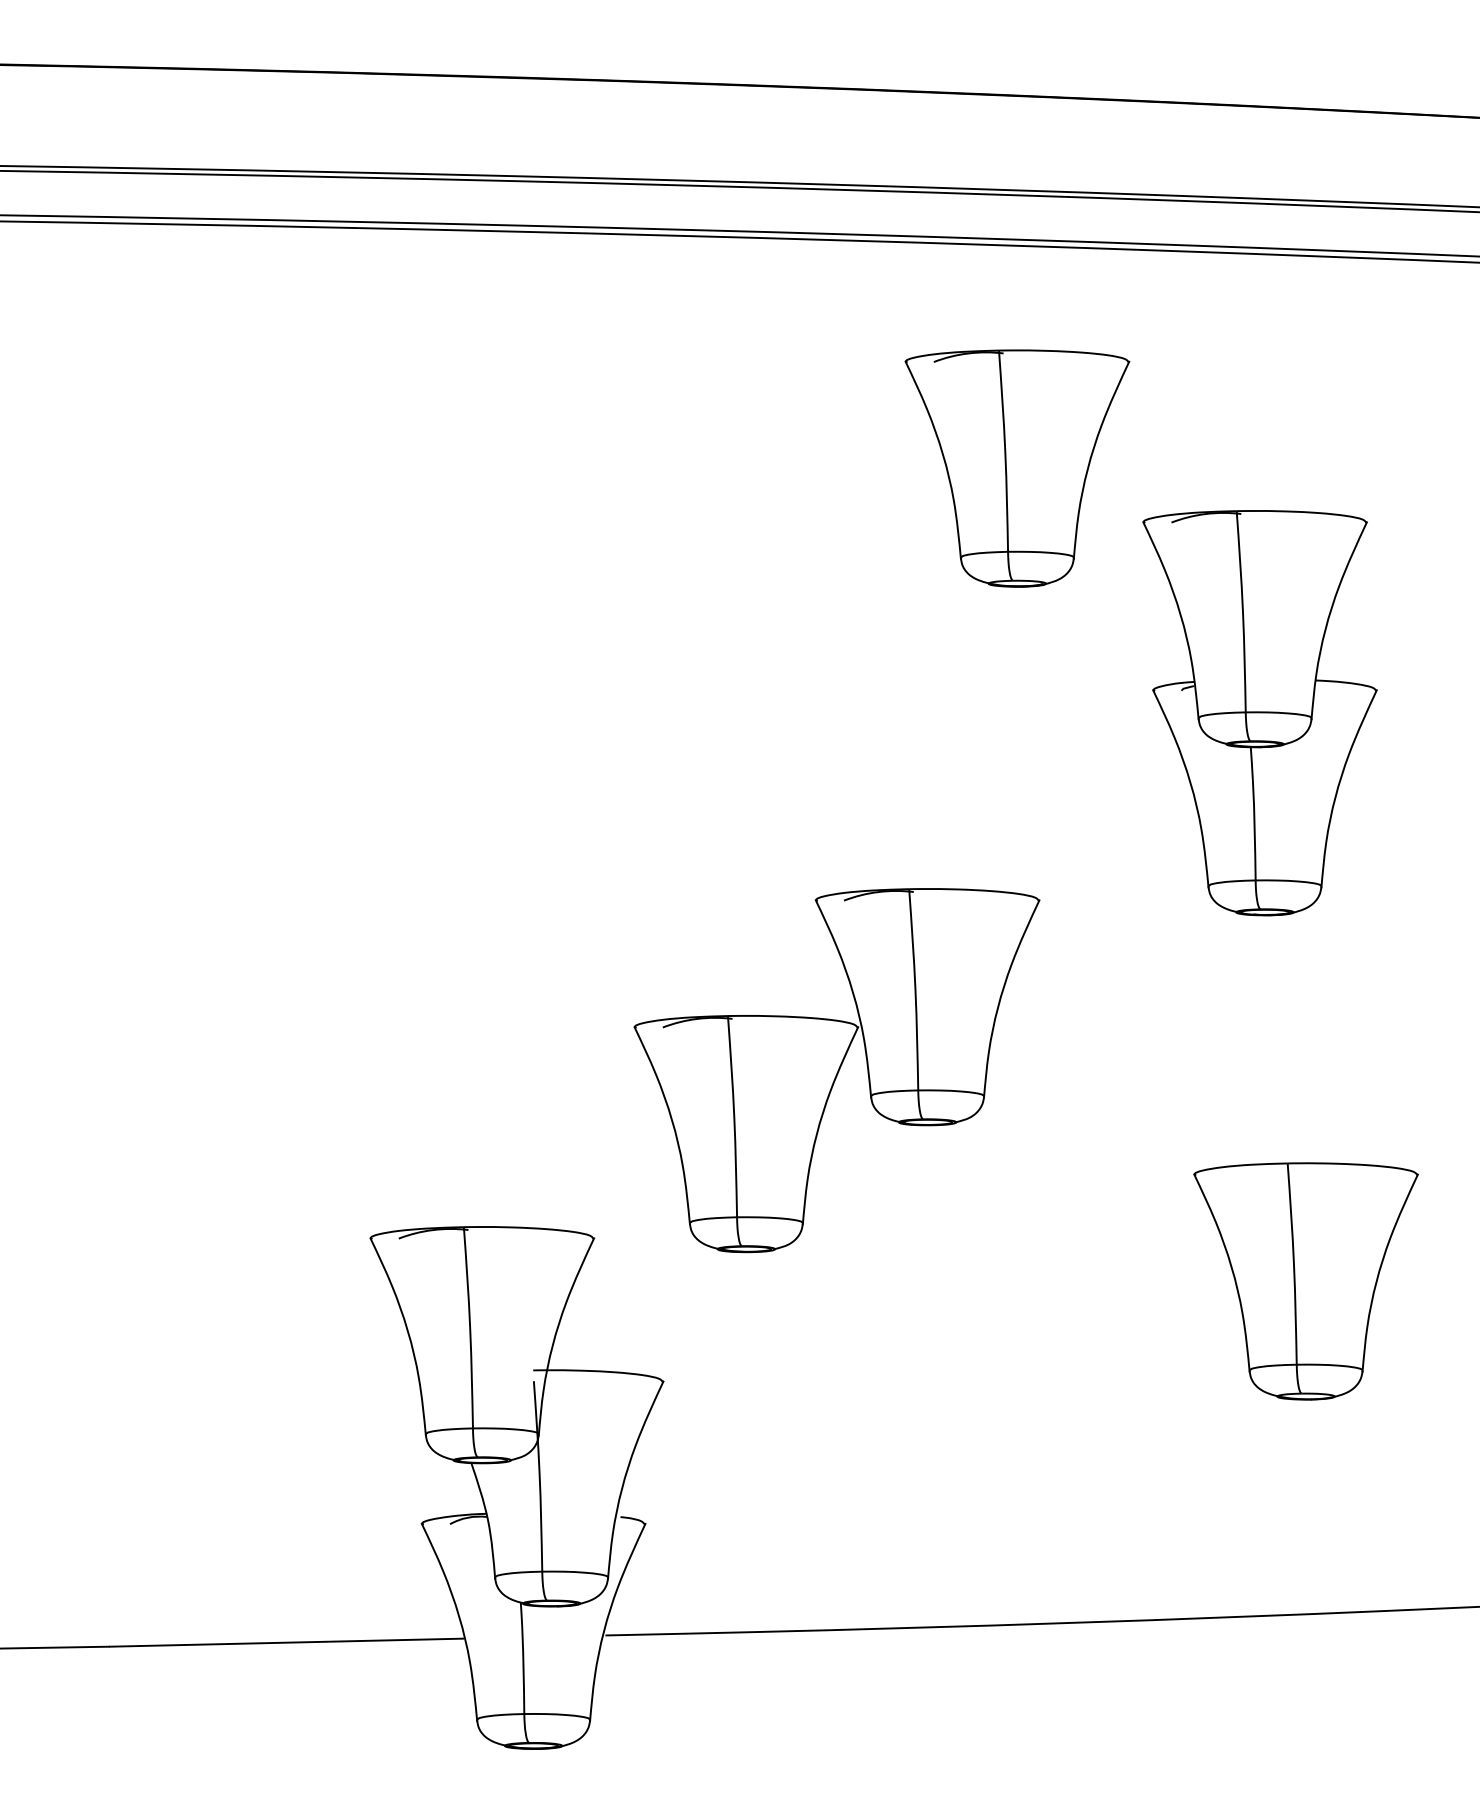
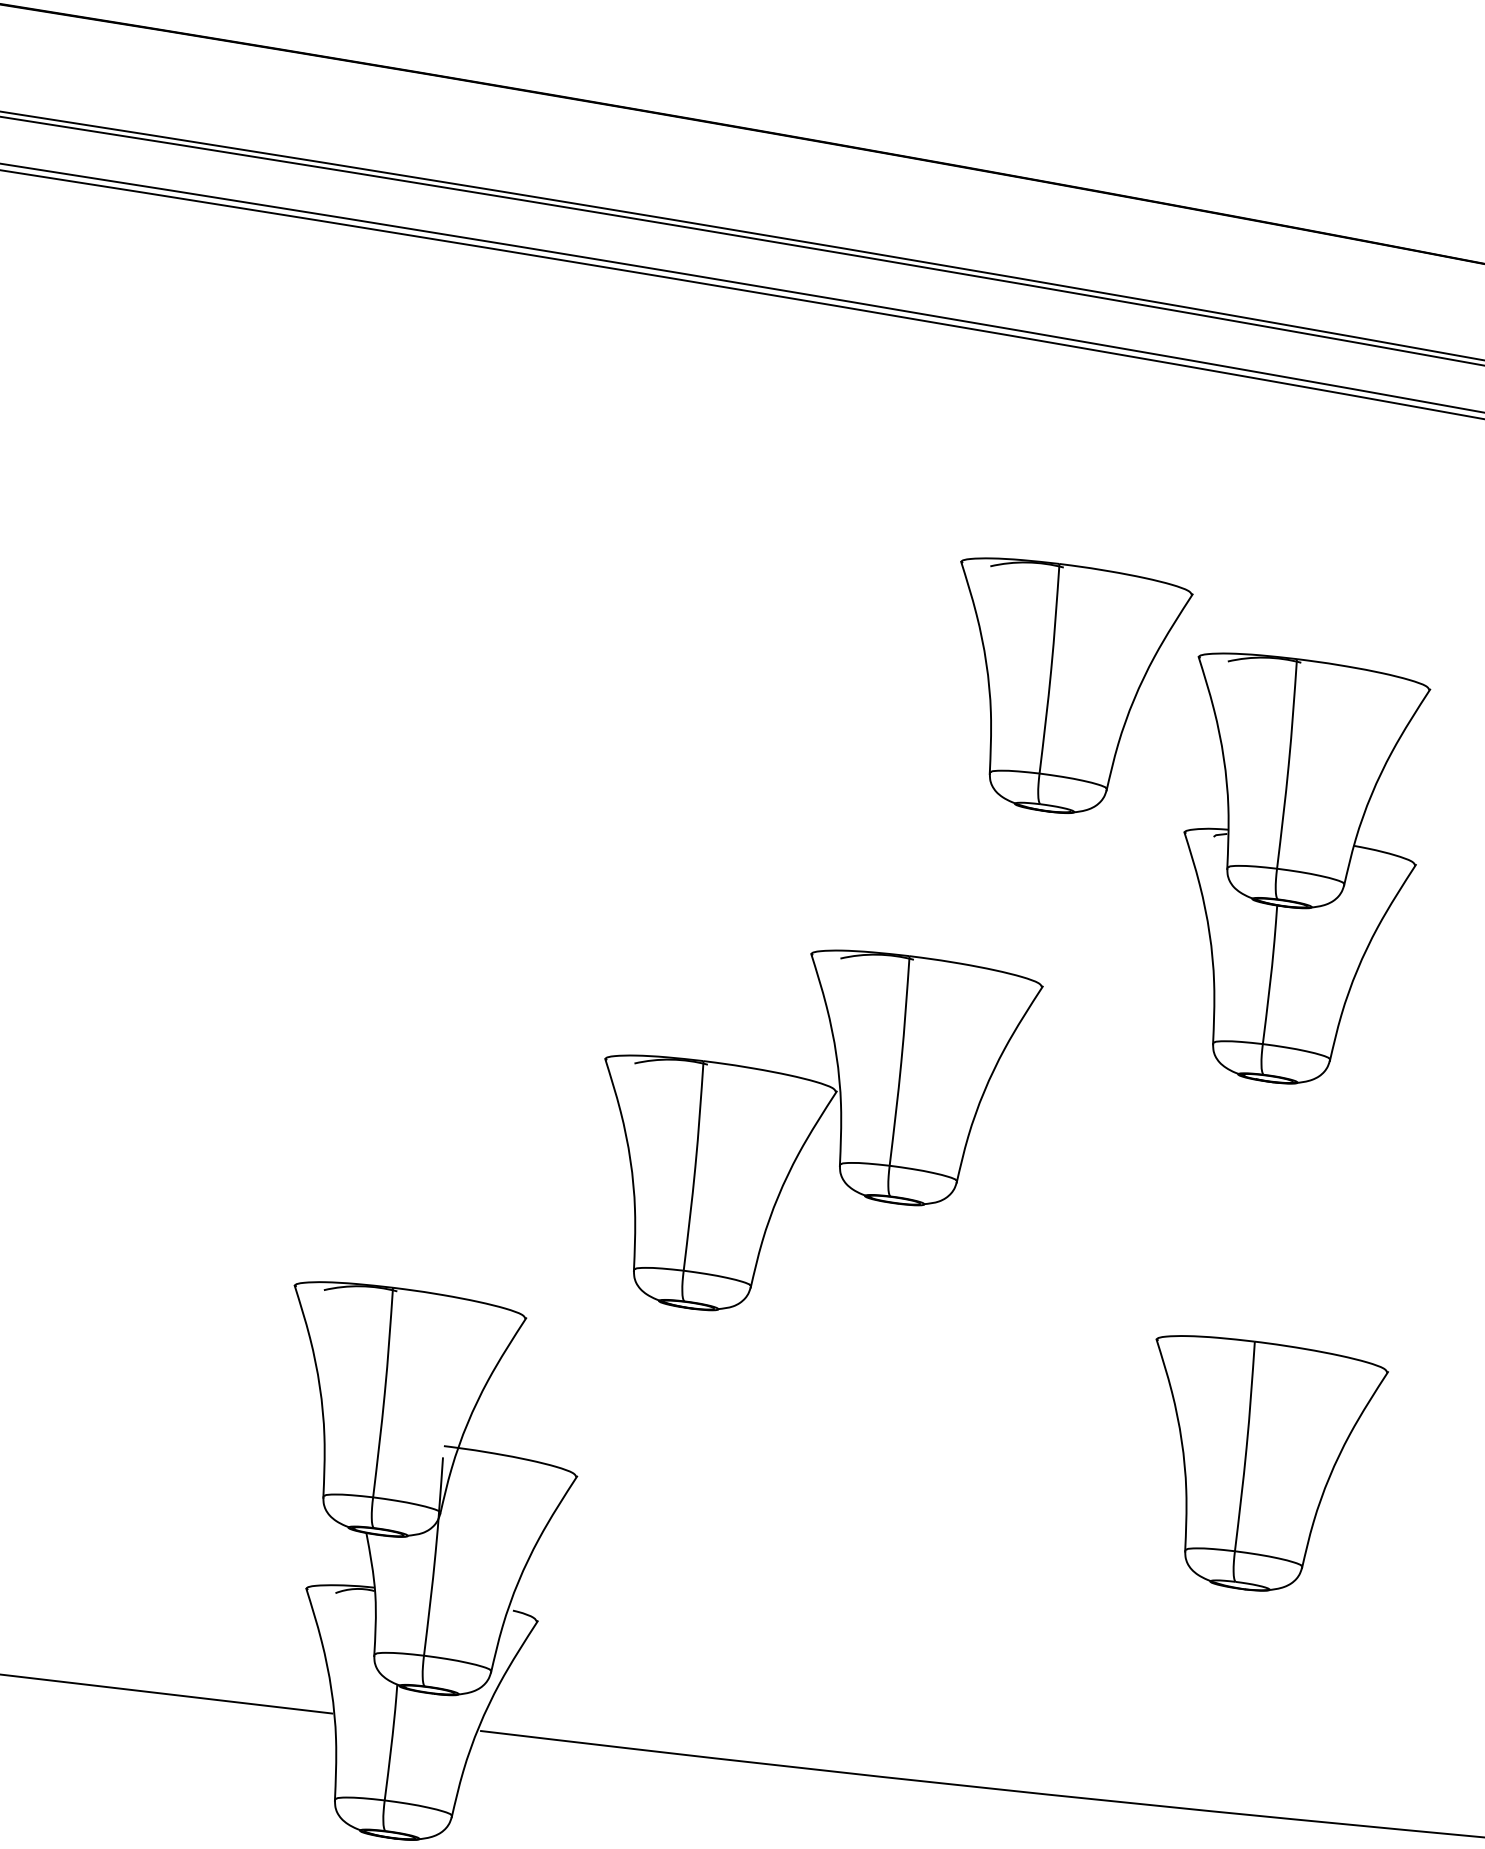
part: (1017, 468) -> (1061, 688), moved
part: (836, 1070) -> (807, 1133), moved

